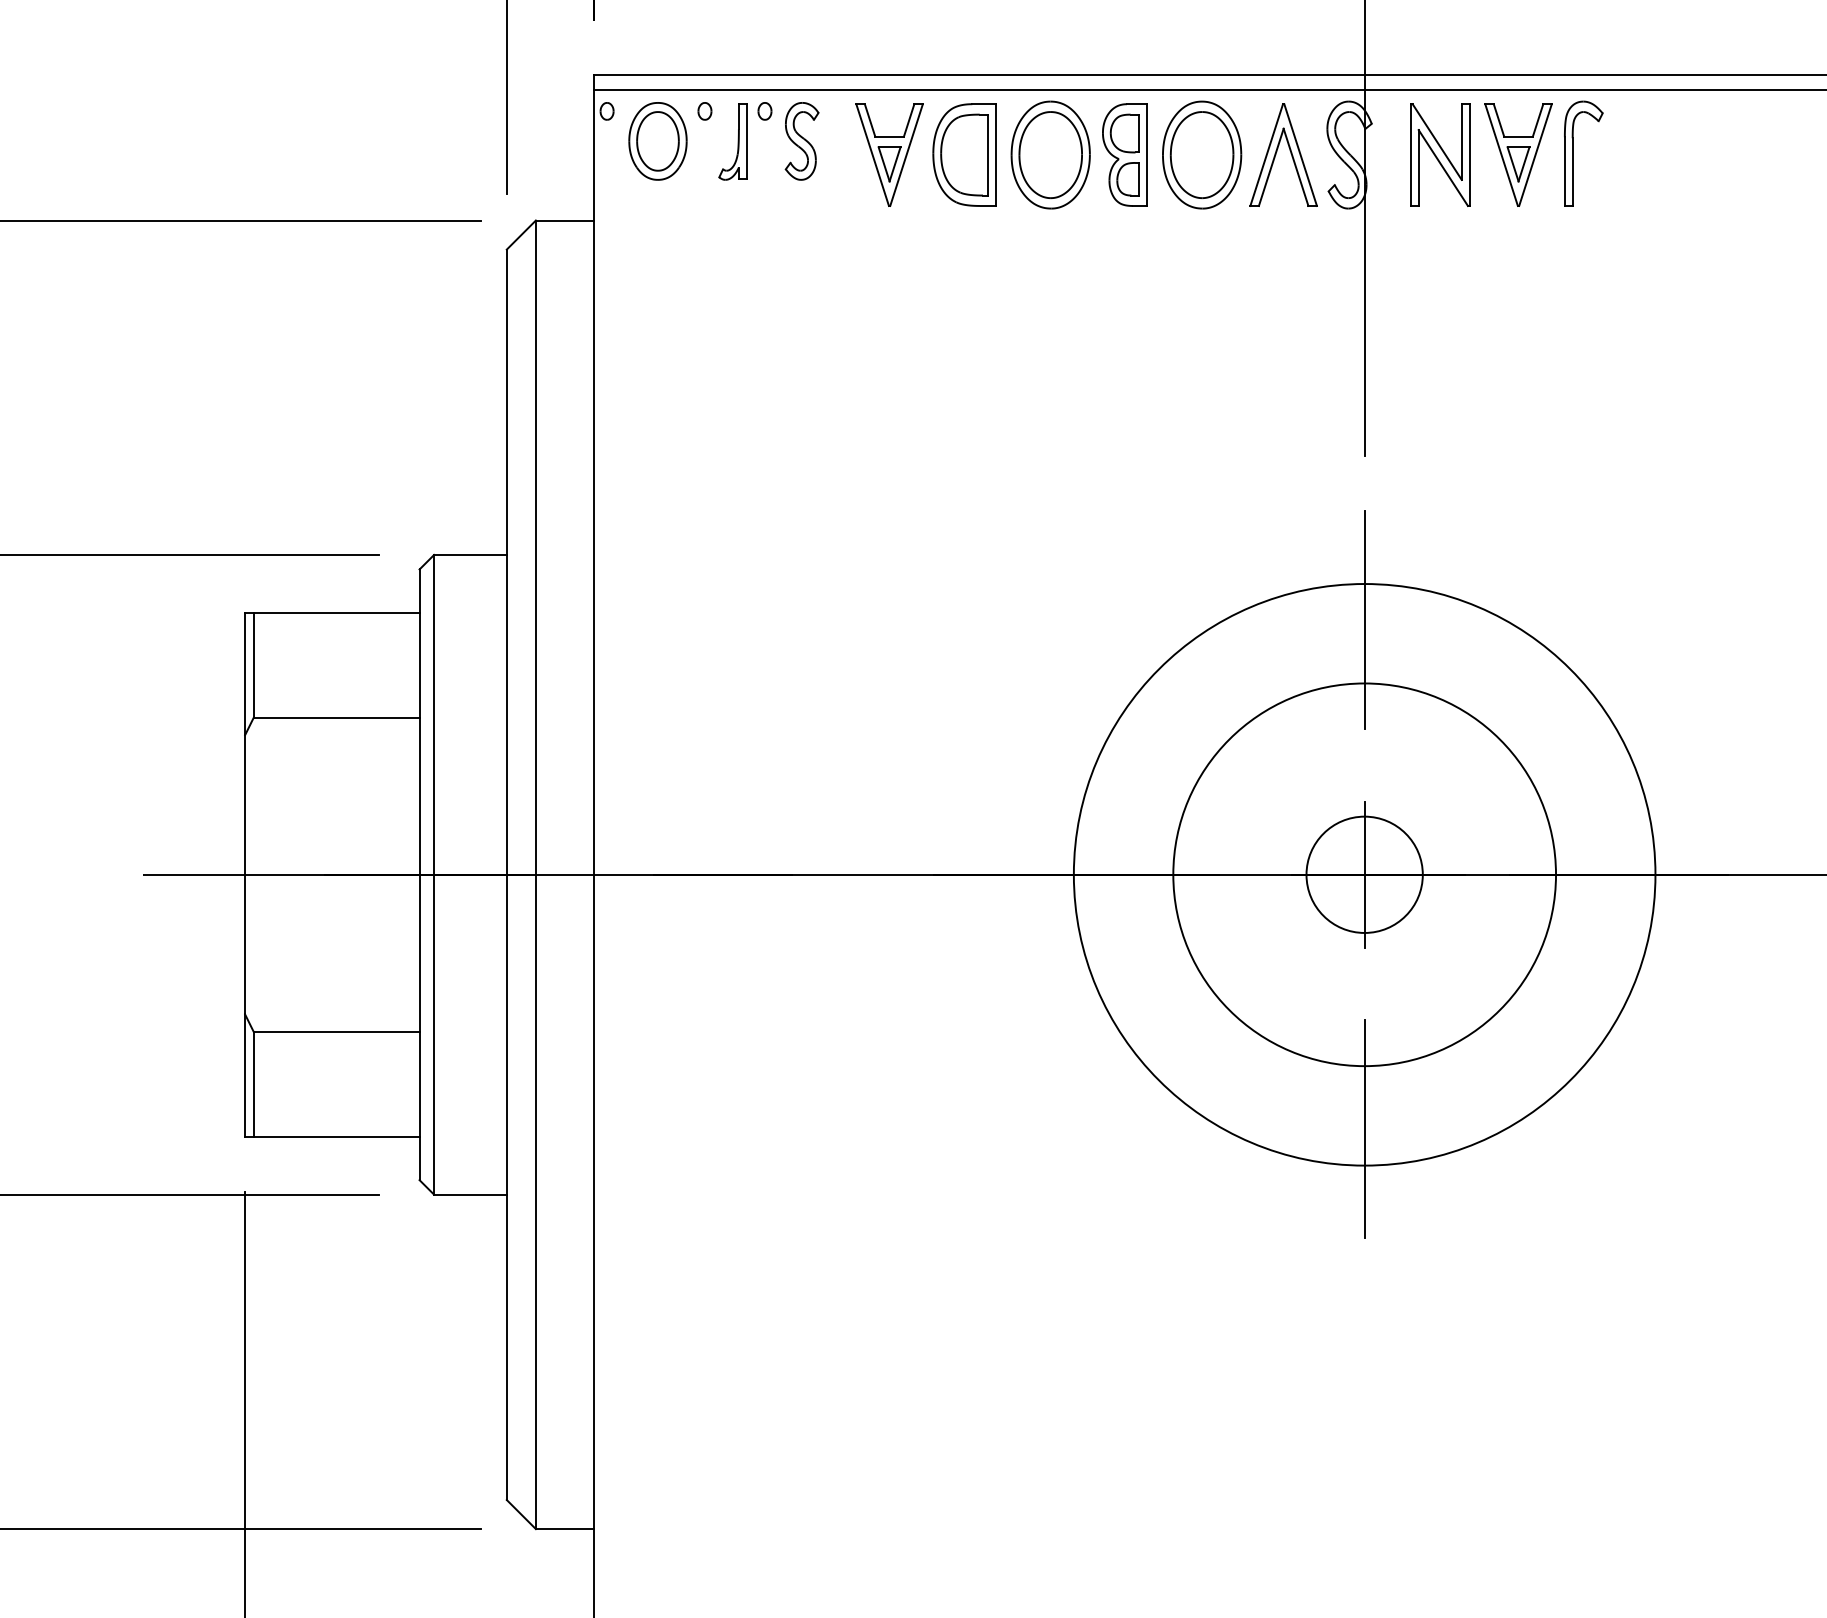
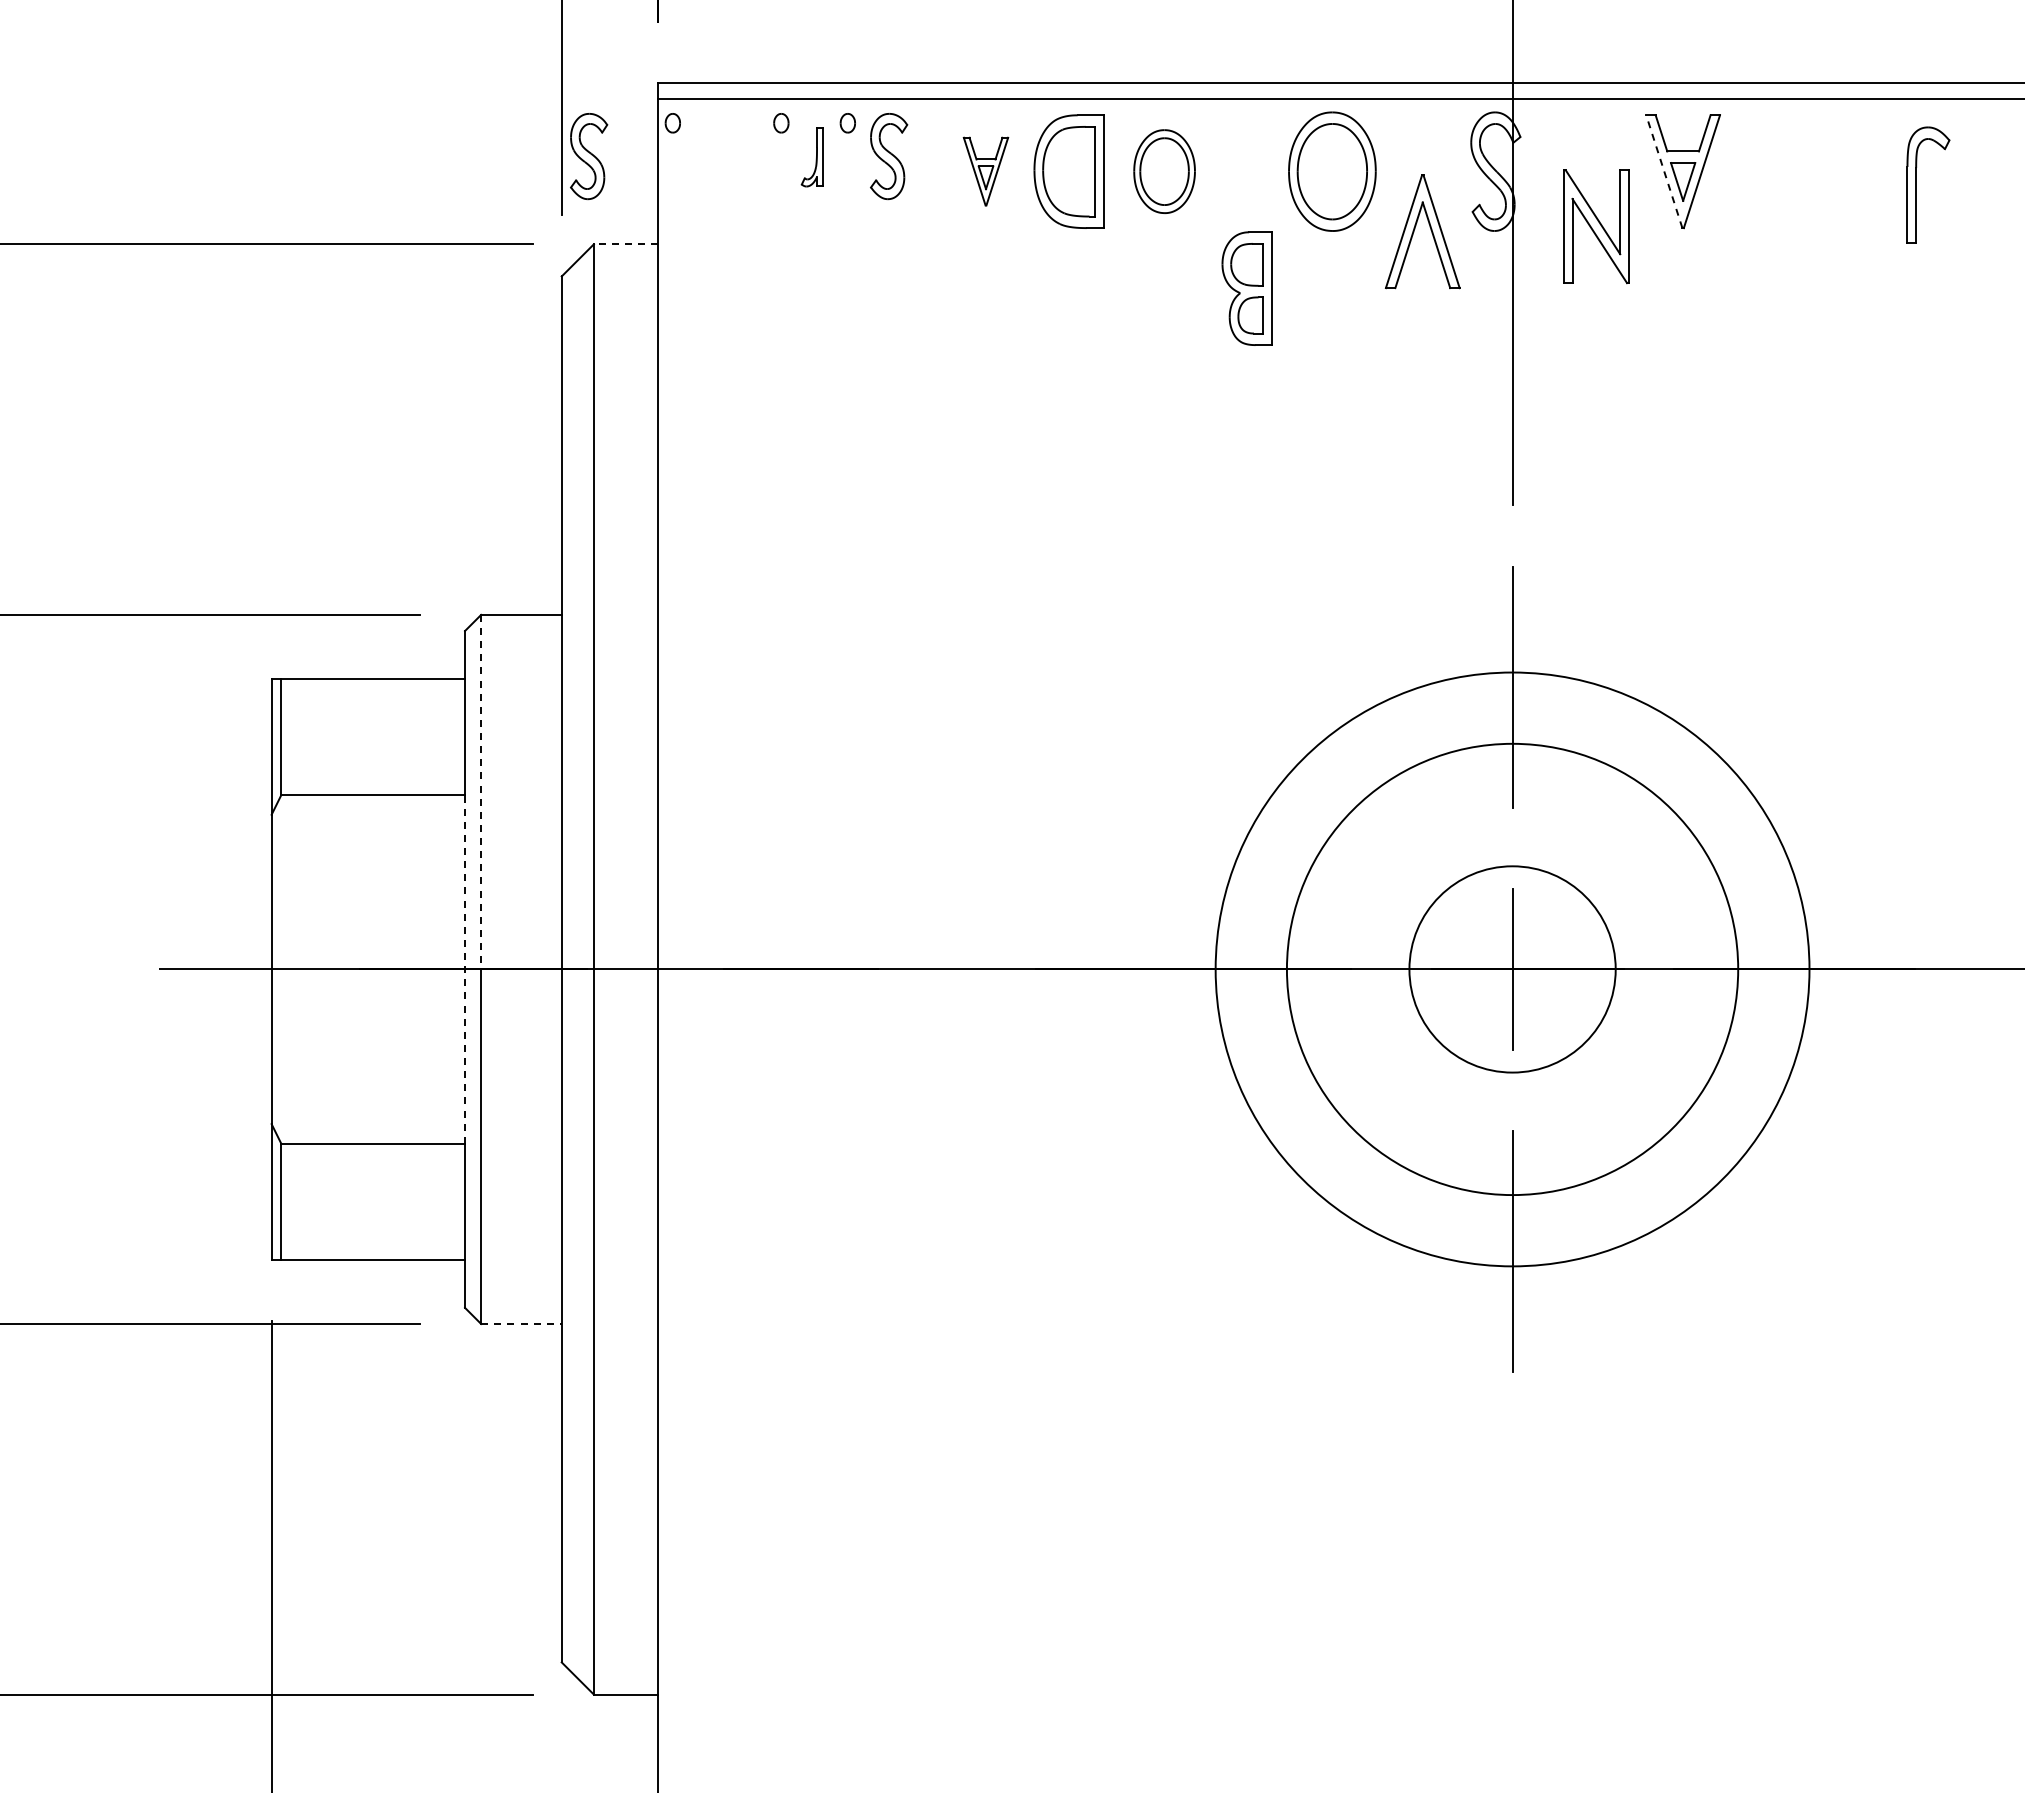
part: (531, 141) -> (589, 156), added
part: (657, 141) -> (728, 156), removed
part: (733, 141) -> (812, 156), size x0.7
part: (1277, 153) -> (1415, 229), moved
part: (1573, 153) -> (1916, 184), moved
part: (889, 154) -> (985, 171), size x0.6
part: (1050, 154) -> (1164, 171), size x0.7
part: (1124, 154) -> (1246, 288), moved
part: (1440, 154) -> (1596, 226), moved
line: (1501, 154) -> (1664, 171), solid -> dashed
line: (564, 220) -> (625, 244), solid -> dashed
line: (434, 715) -> (481, 792), solid -> dashed
line: (419, 873) -> (465, 968), solid -> dashed
circle: (1364, 873) -> (1512, 968), size x1.6
circle: (1364, 874) -> (1512, 969), size x0.7
circle: (1364, 874) -> (1512, 969), size x1.4
line: (470, 1195) -> (521, 1324), solid -> dashed

